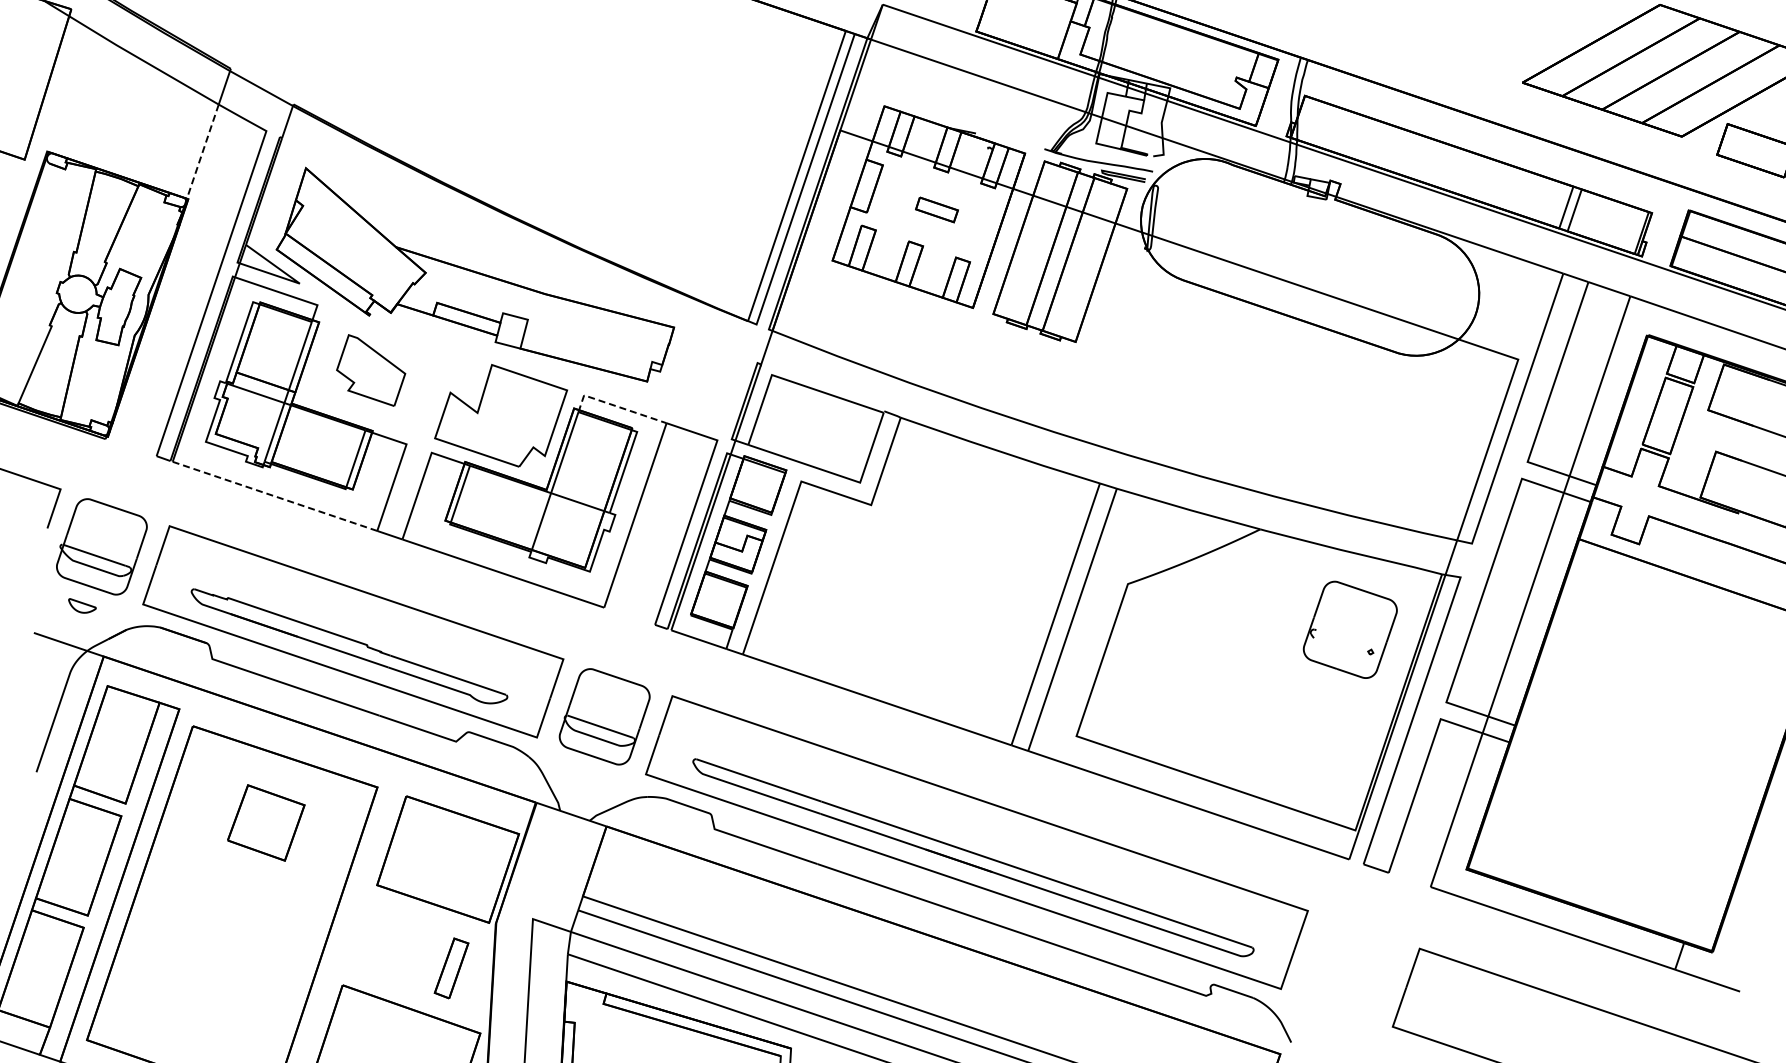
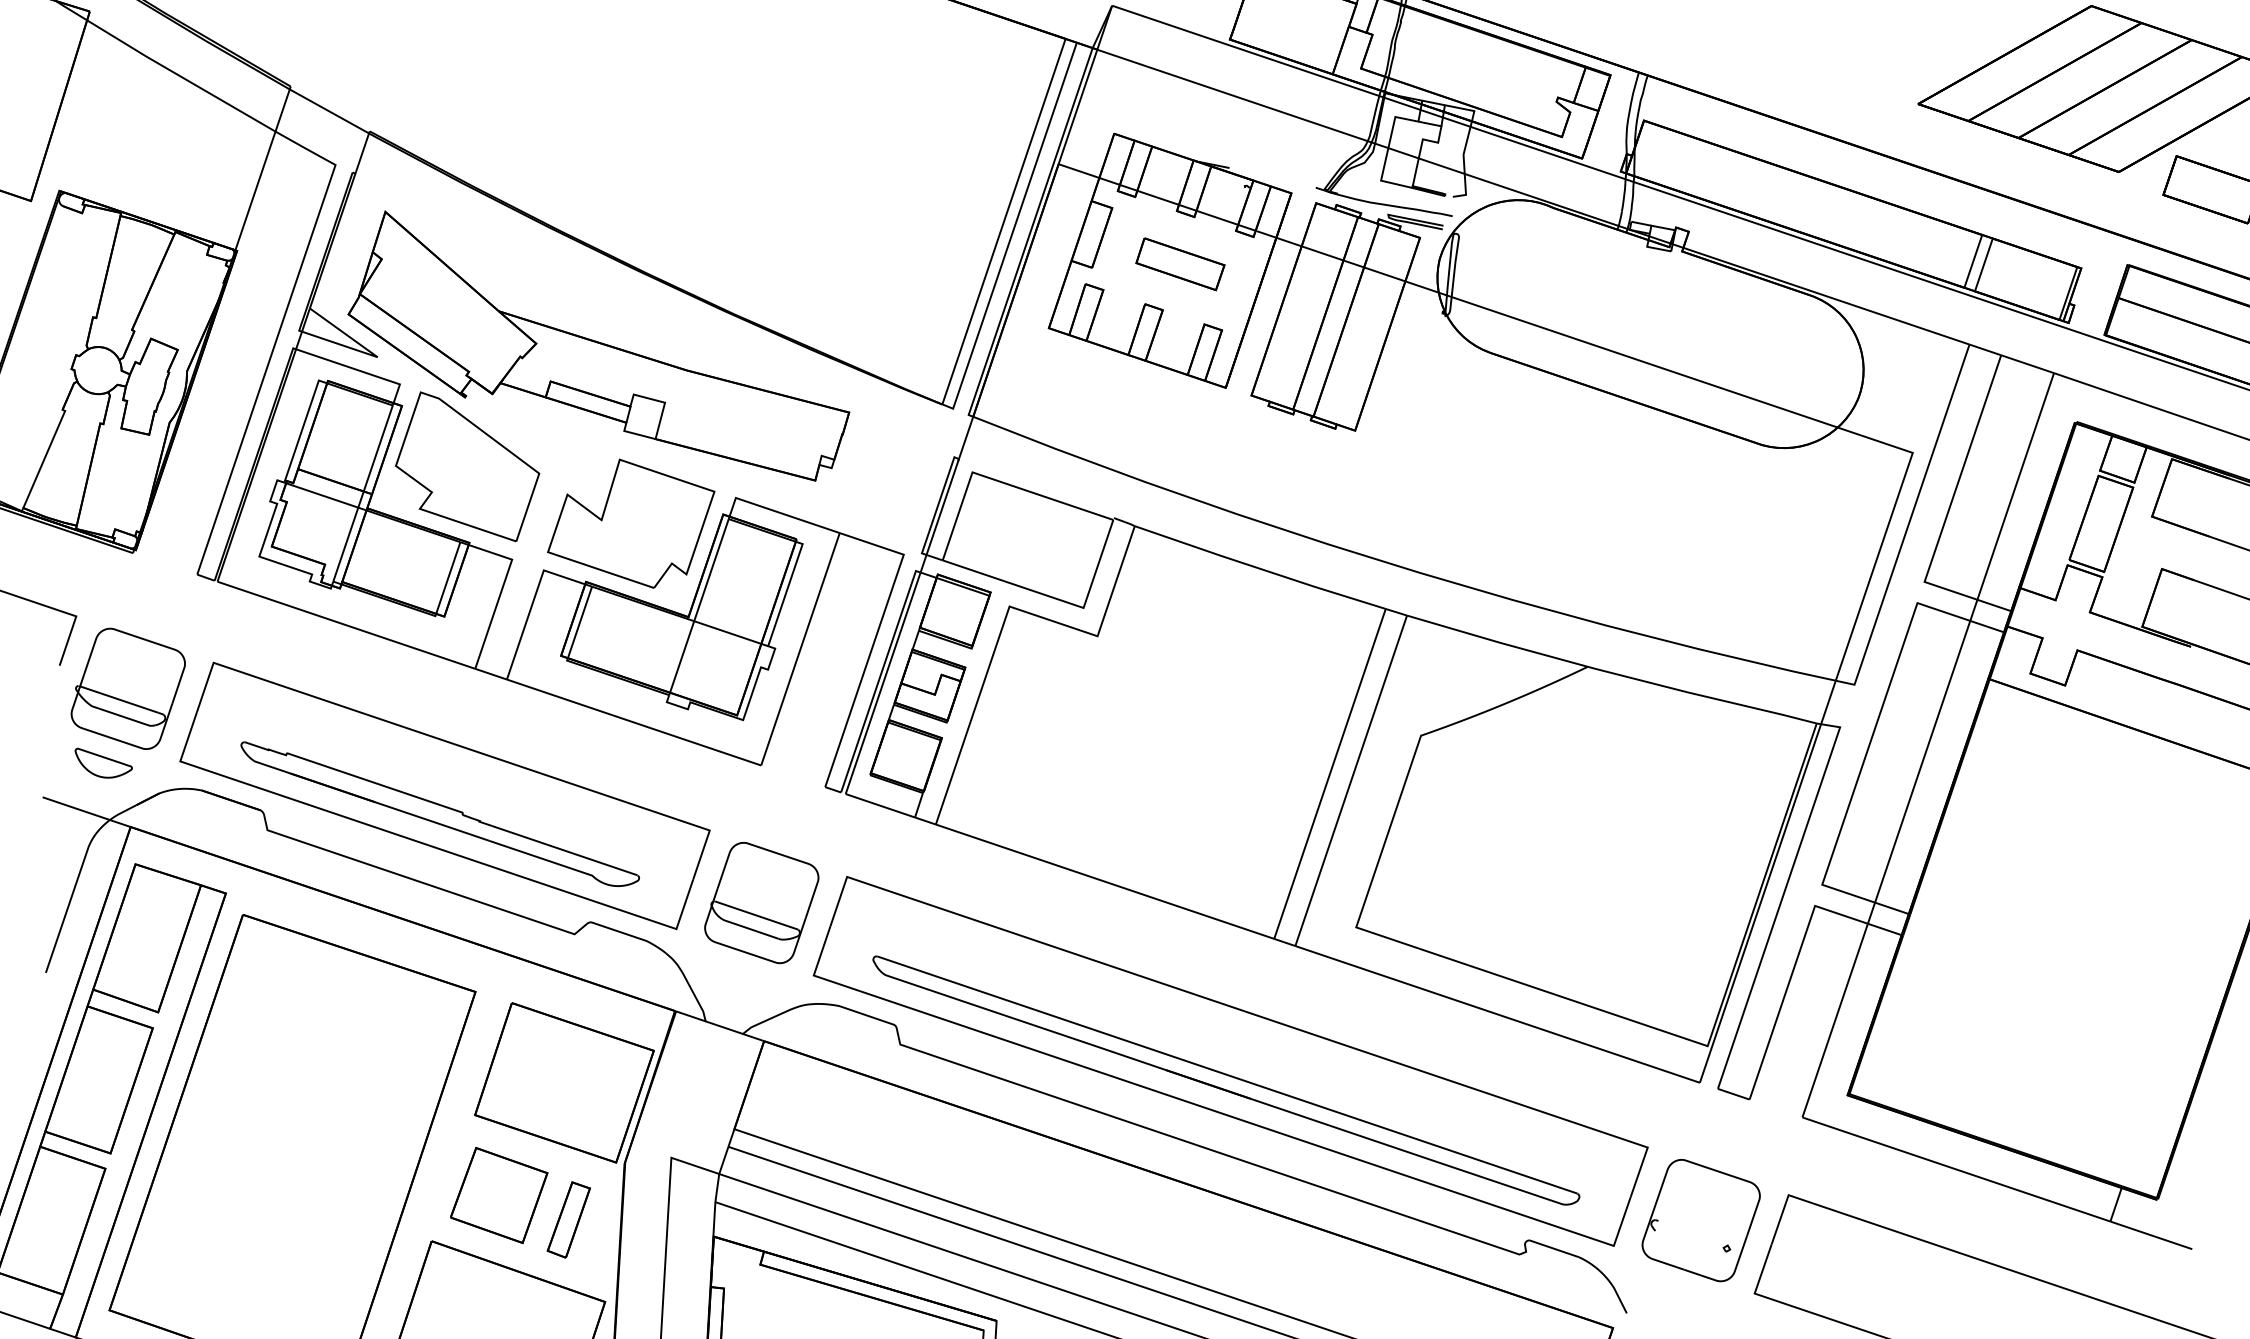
line: (202, 151) -> (255, 190), dashed -> solid
part: (936, 209) -> (1179, 263), size x1.67
part: (370, 370) -> (466, 466), size x1.67
line: (616, 406) -> (776, 512), dashed -> solid
line: (275, 496) -> (347, 625), dashed -> solid
part: (82, 605) -> (103, 762), size x1.67
part: (1349, 629) -> (1700, 1220), moved
part: (266, 822) -> (499, 1194), moved

